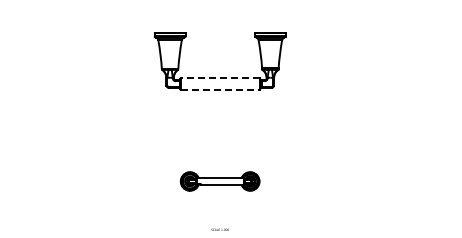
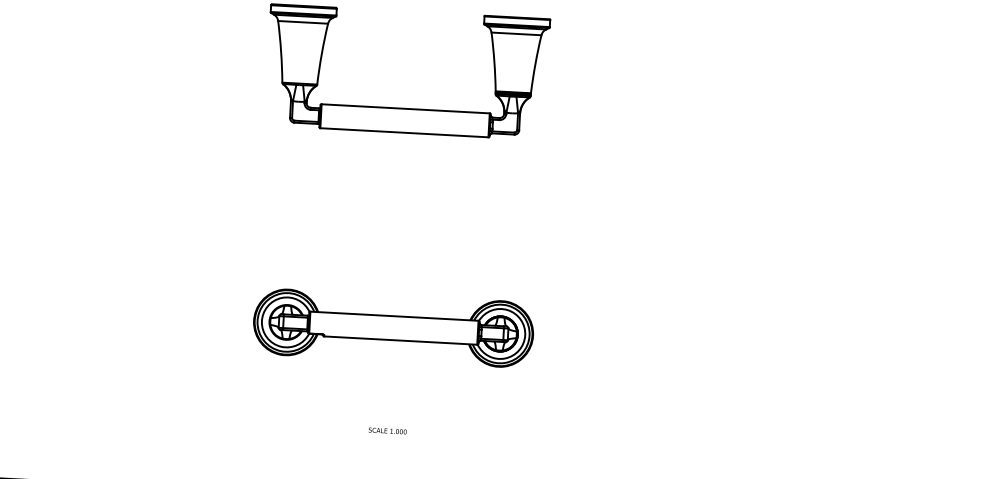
line: (220, 78) -> (405, 109), dashed -> solid
line: (220, 89) -> (404, 132), dashed -> solid
part: (219, 181) -> (391, 328), size x1.67

